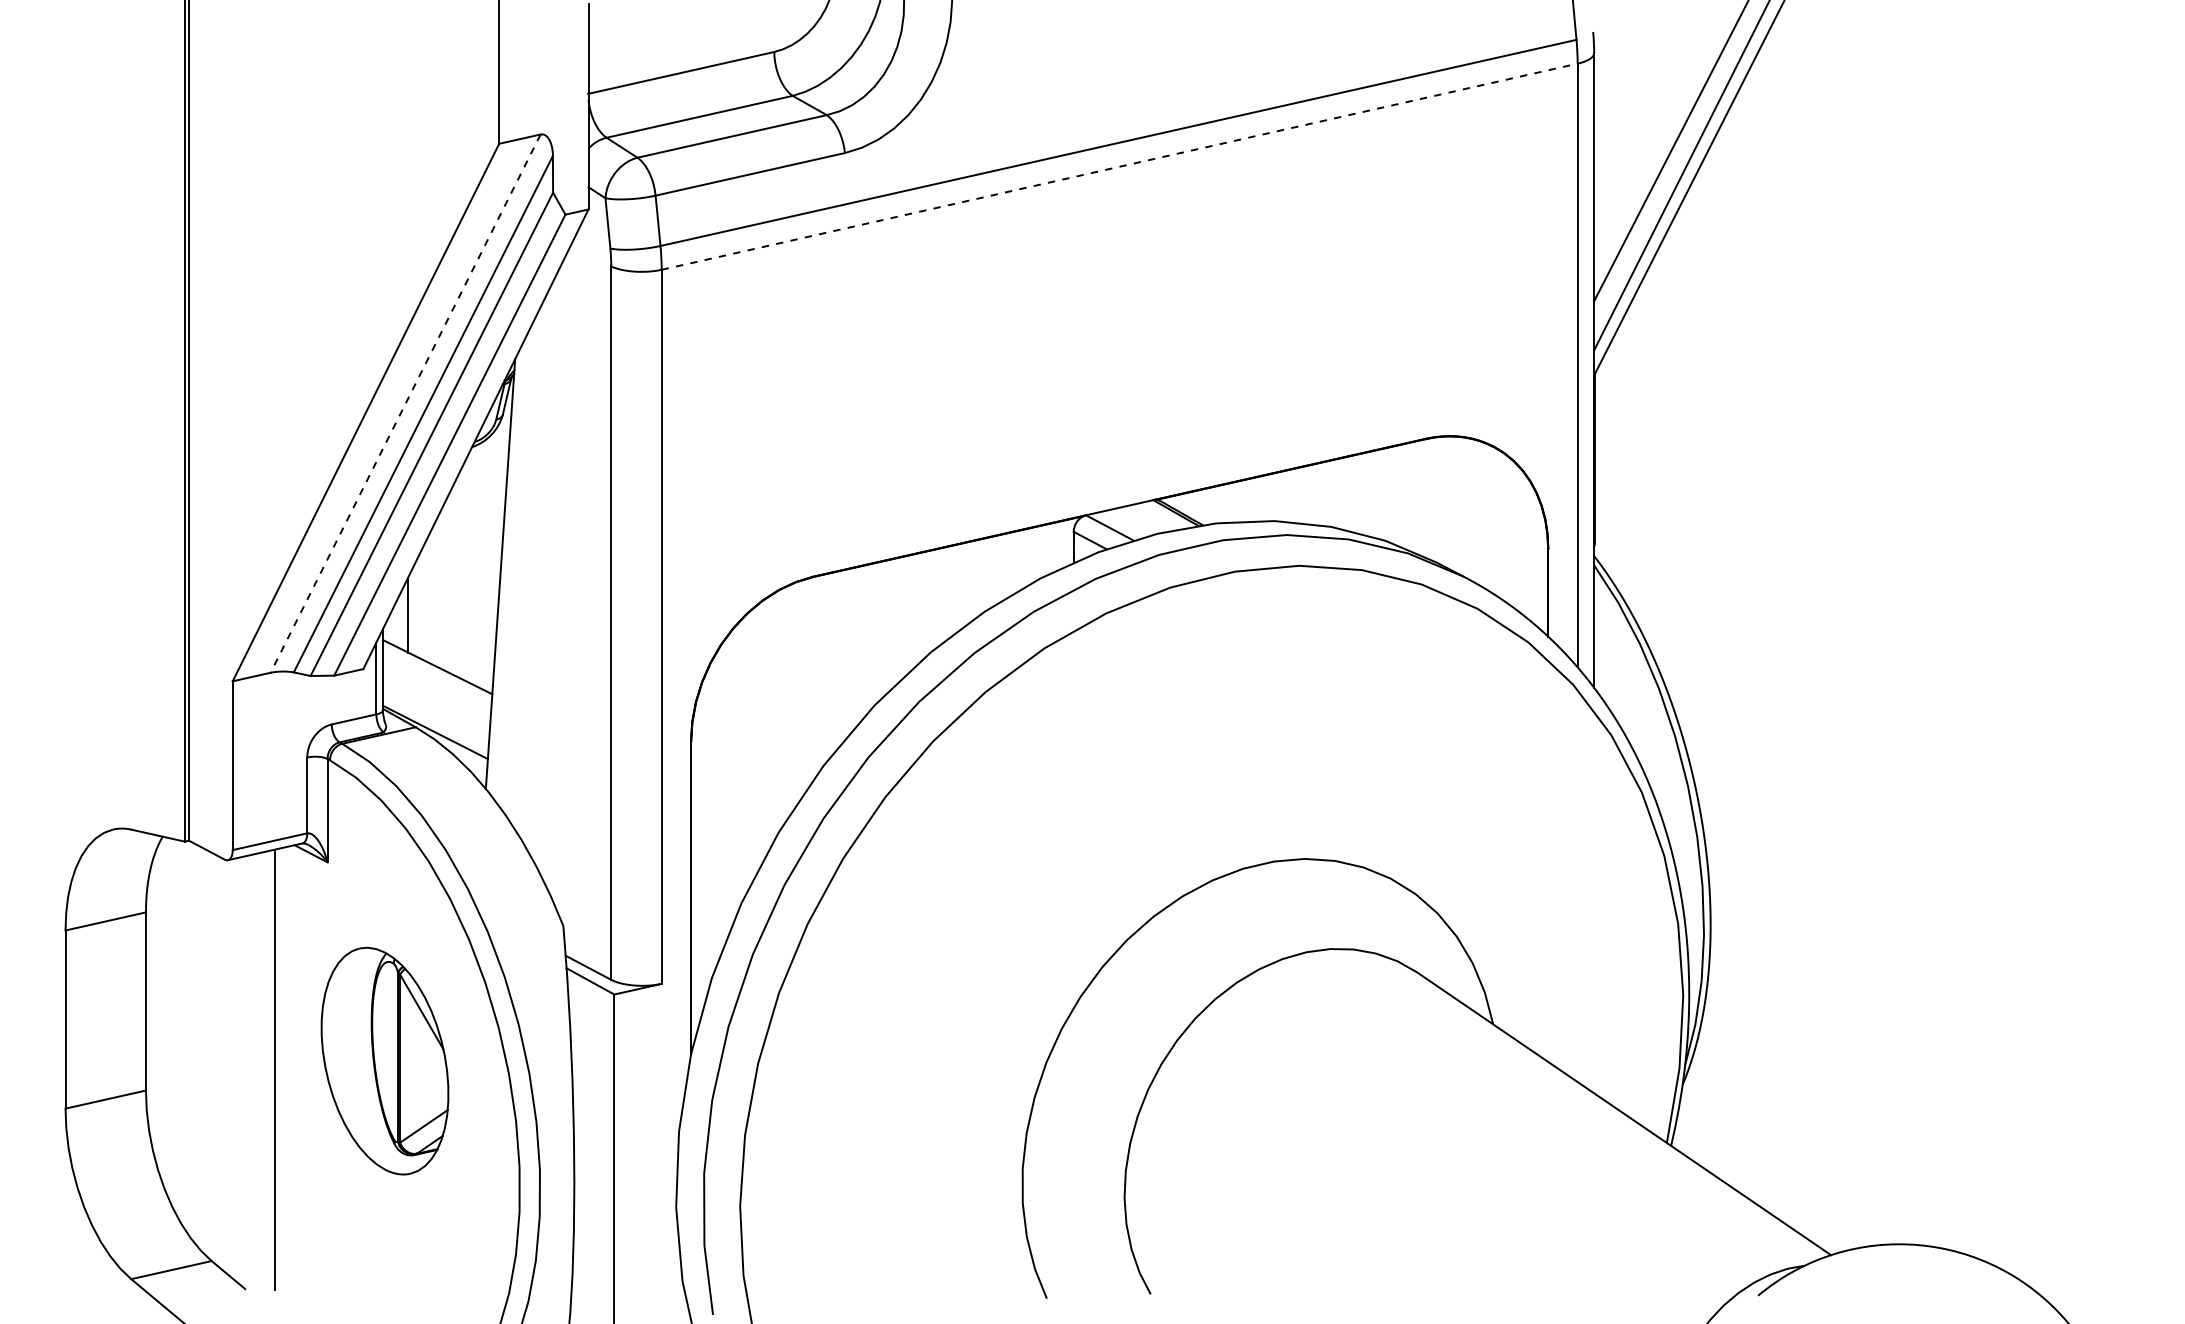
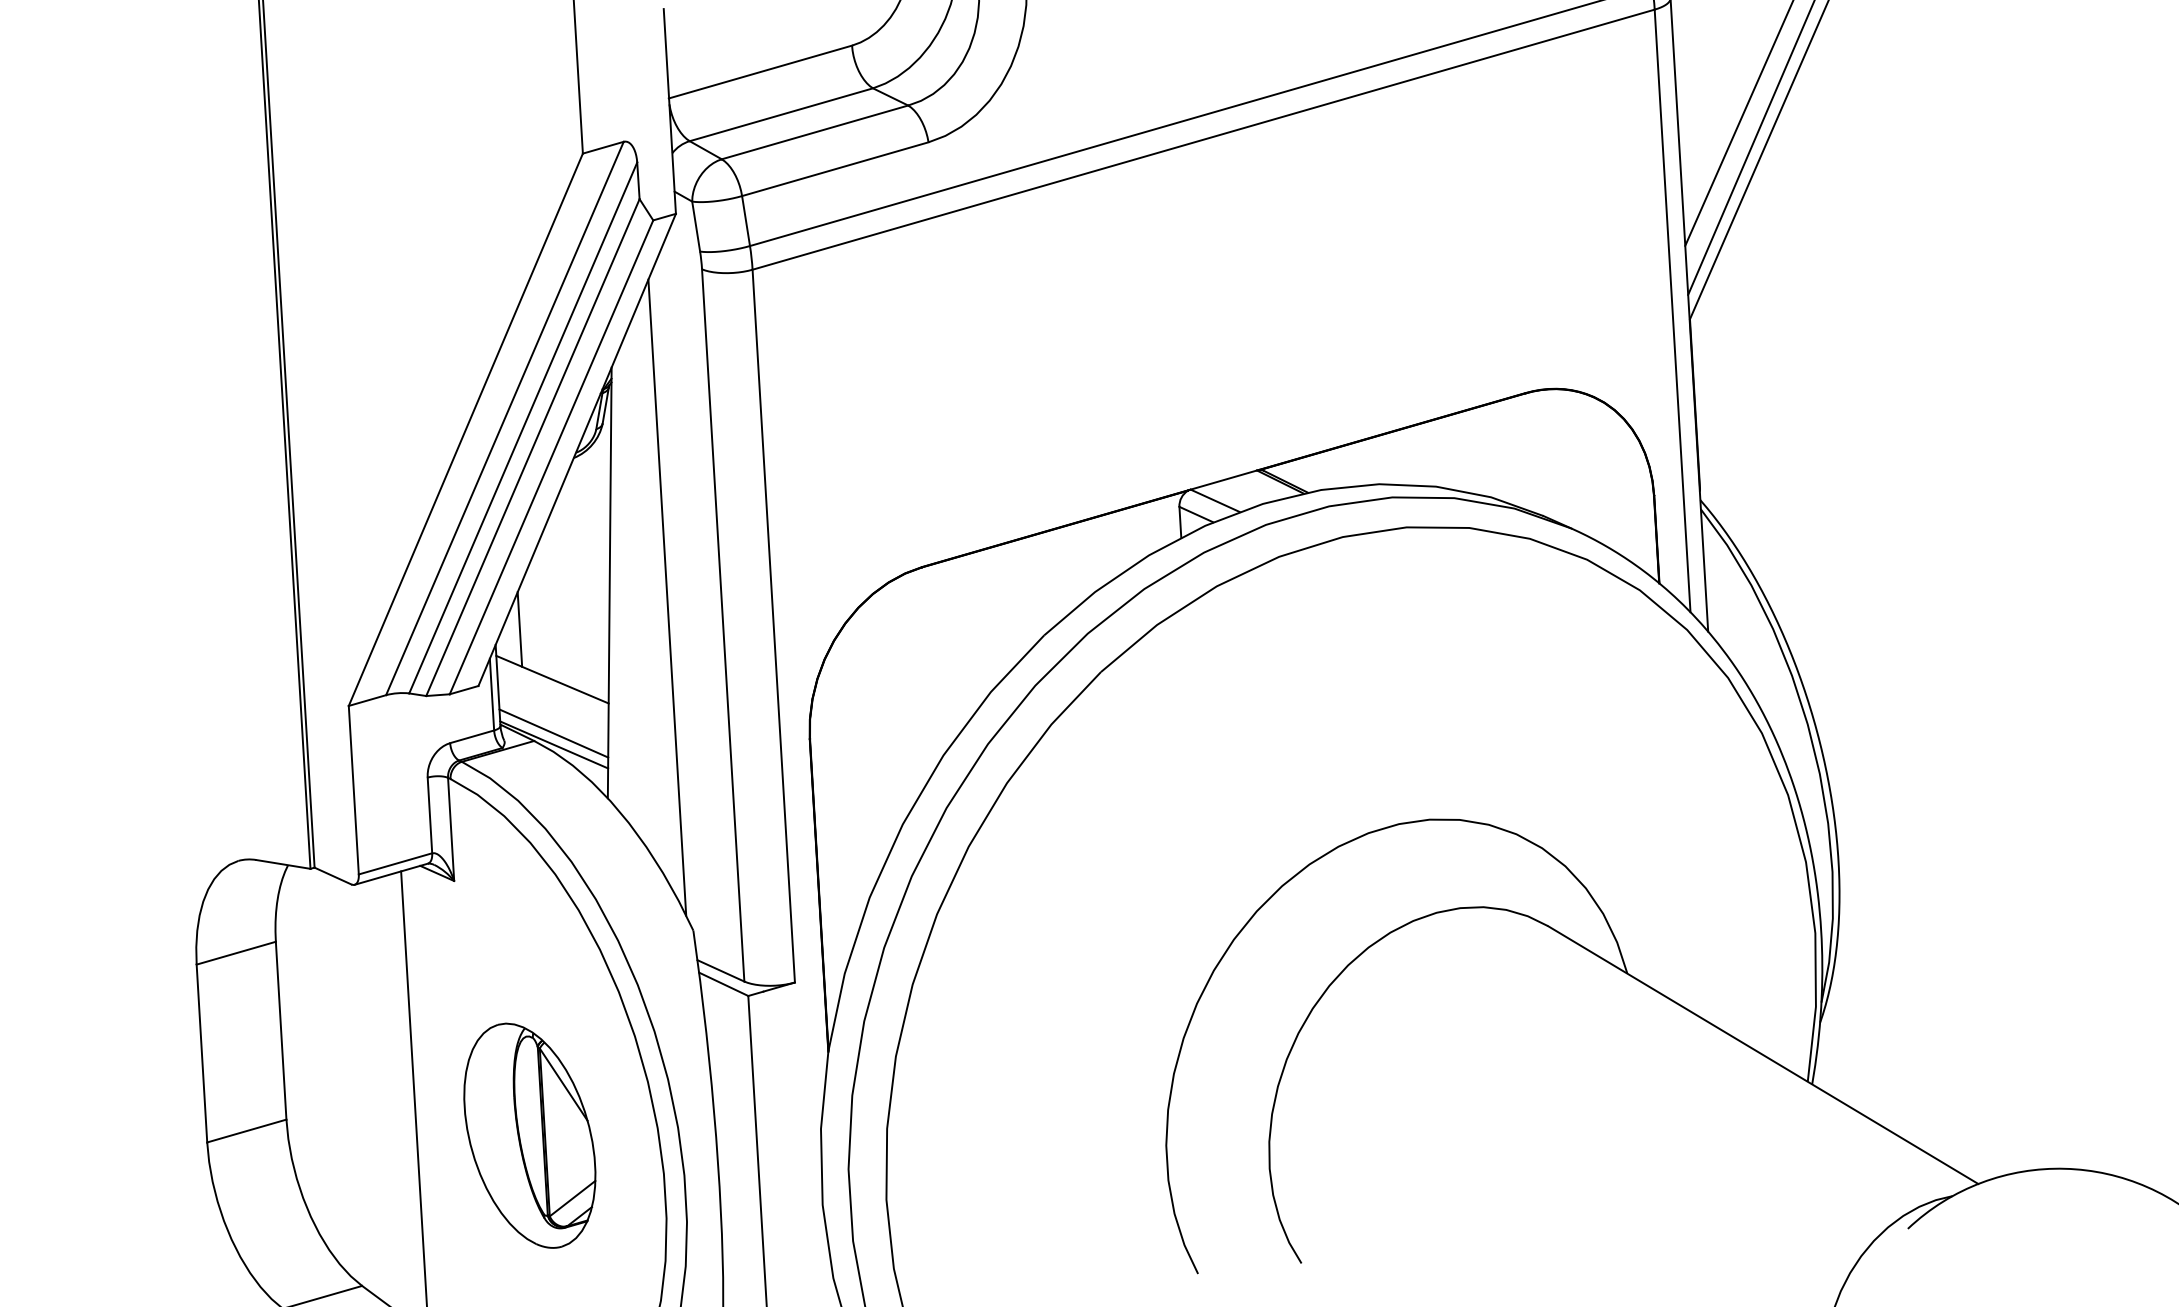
line: (1120, 166) -> (1204, 139), dashed -> solid
line: (405, 404) -> (504, 419), dashed -> solid
line: (557, 591) -> (667, 597), added
line: (435, 720) -> (553, 733), added
part: (384, 1060) -> (529, 1135), moved

